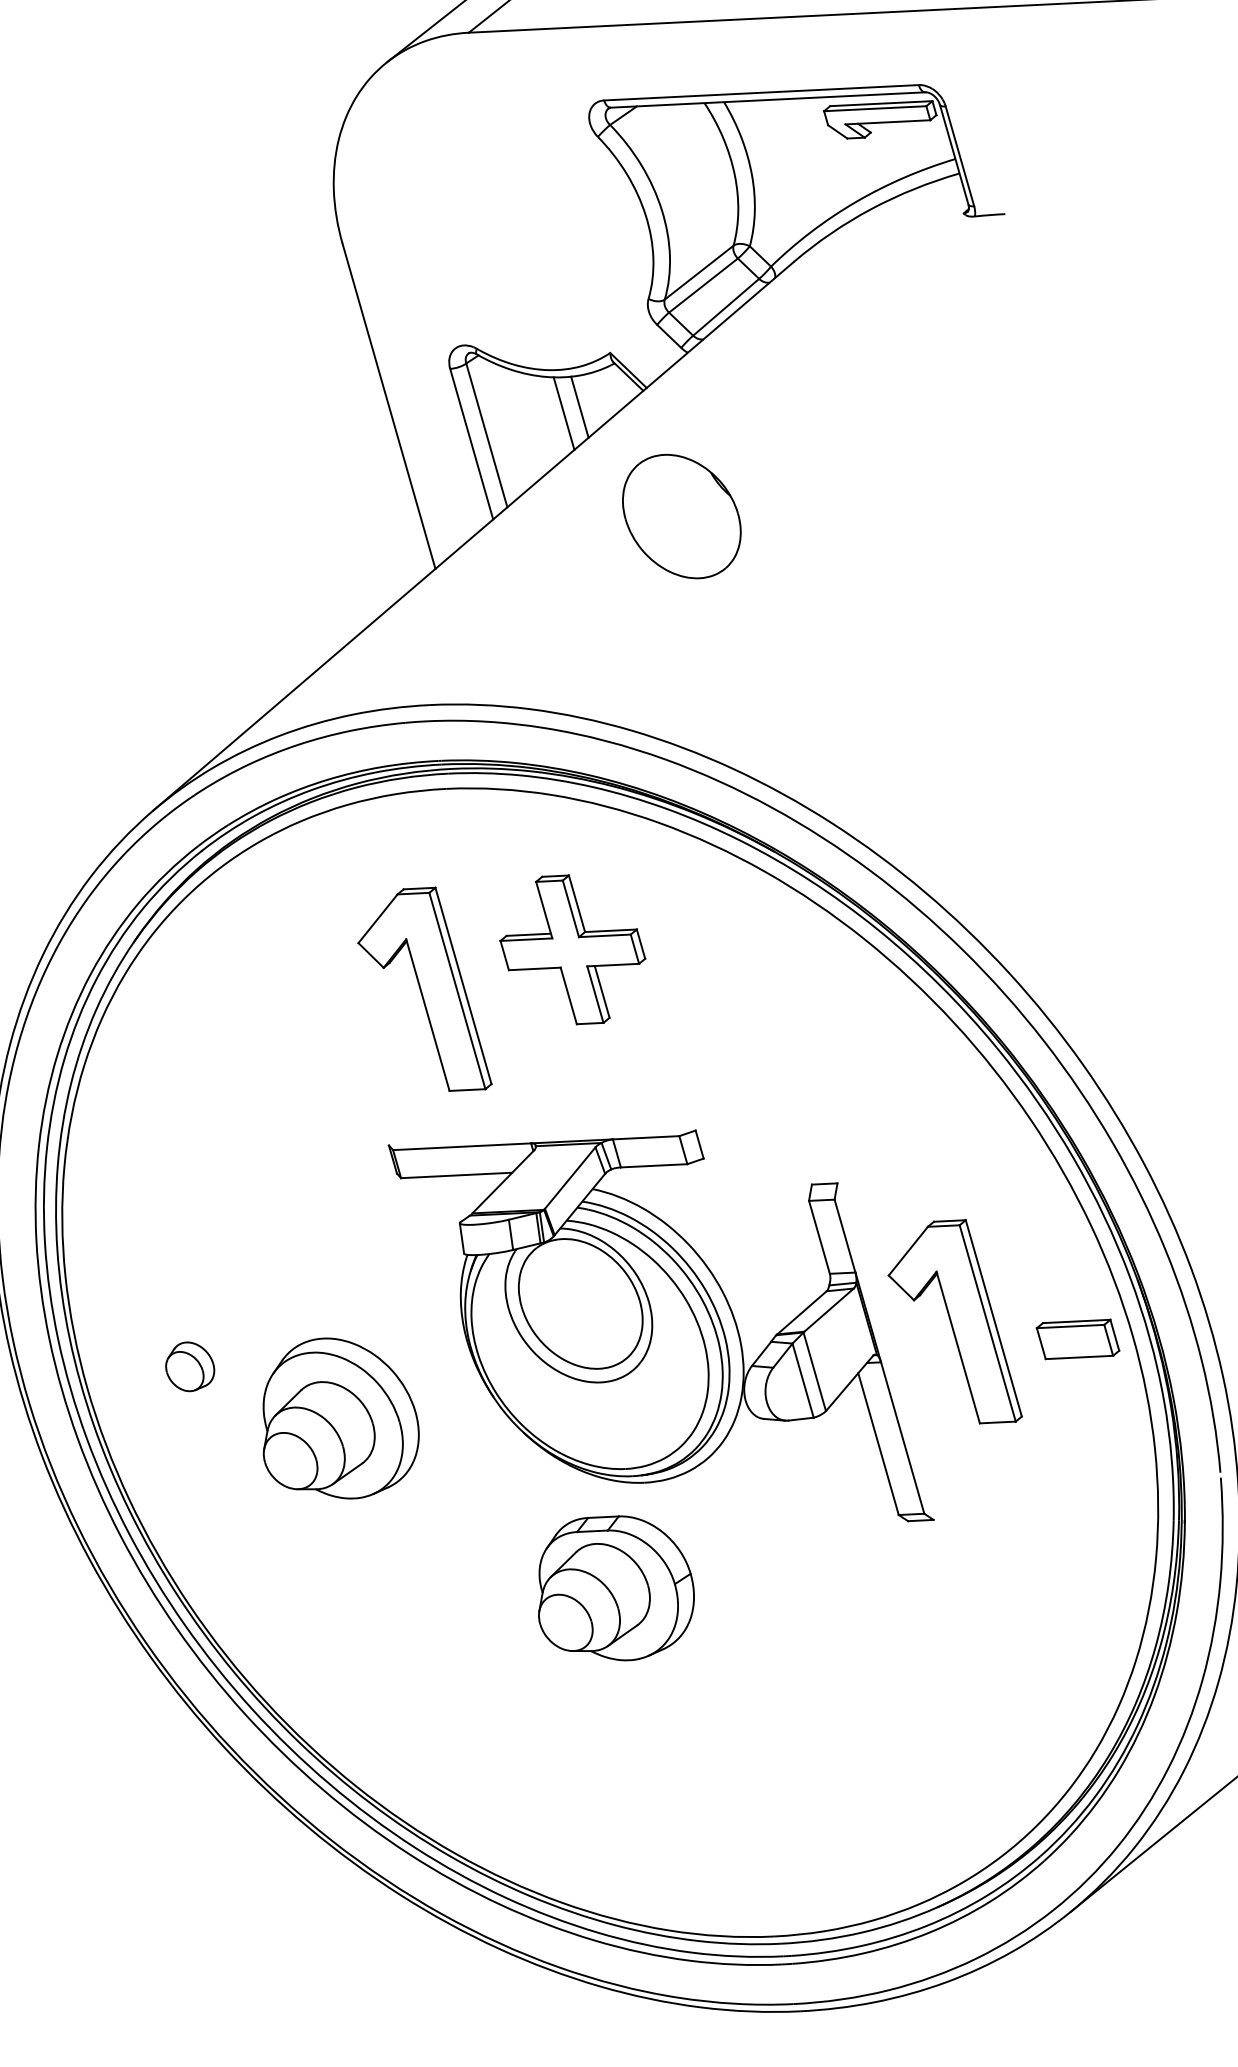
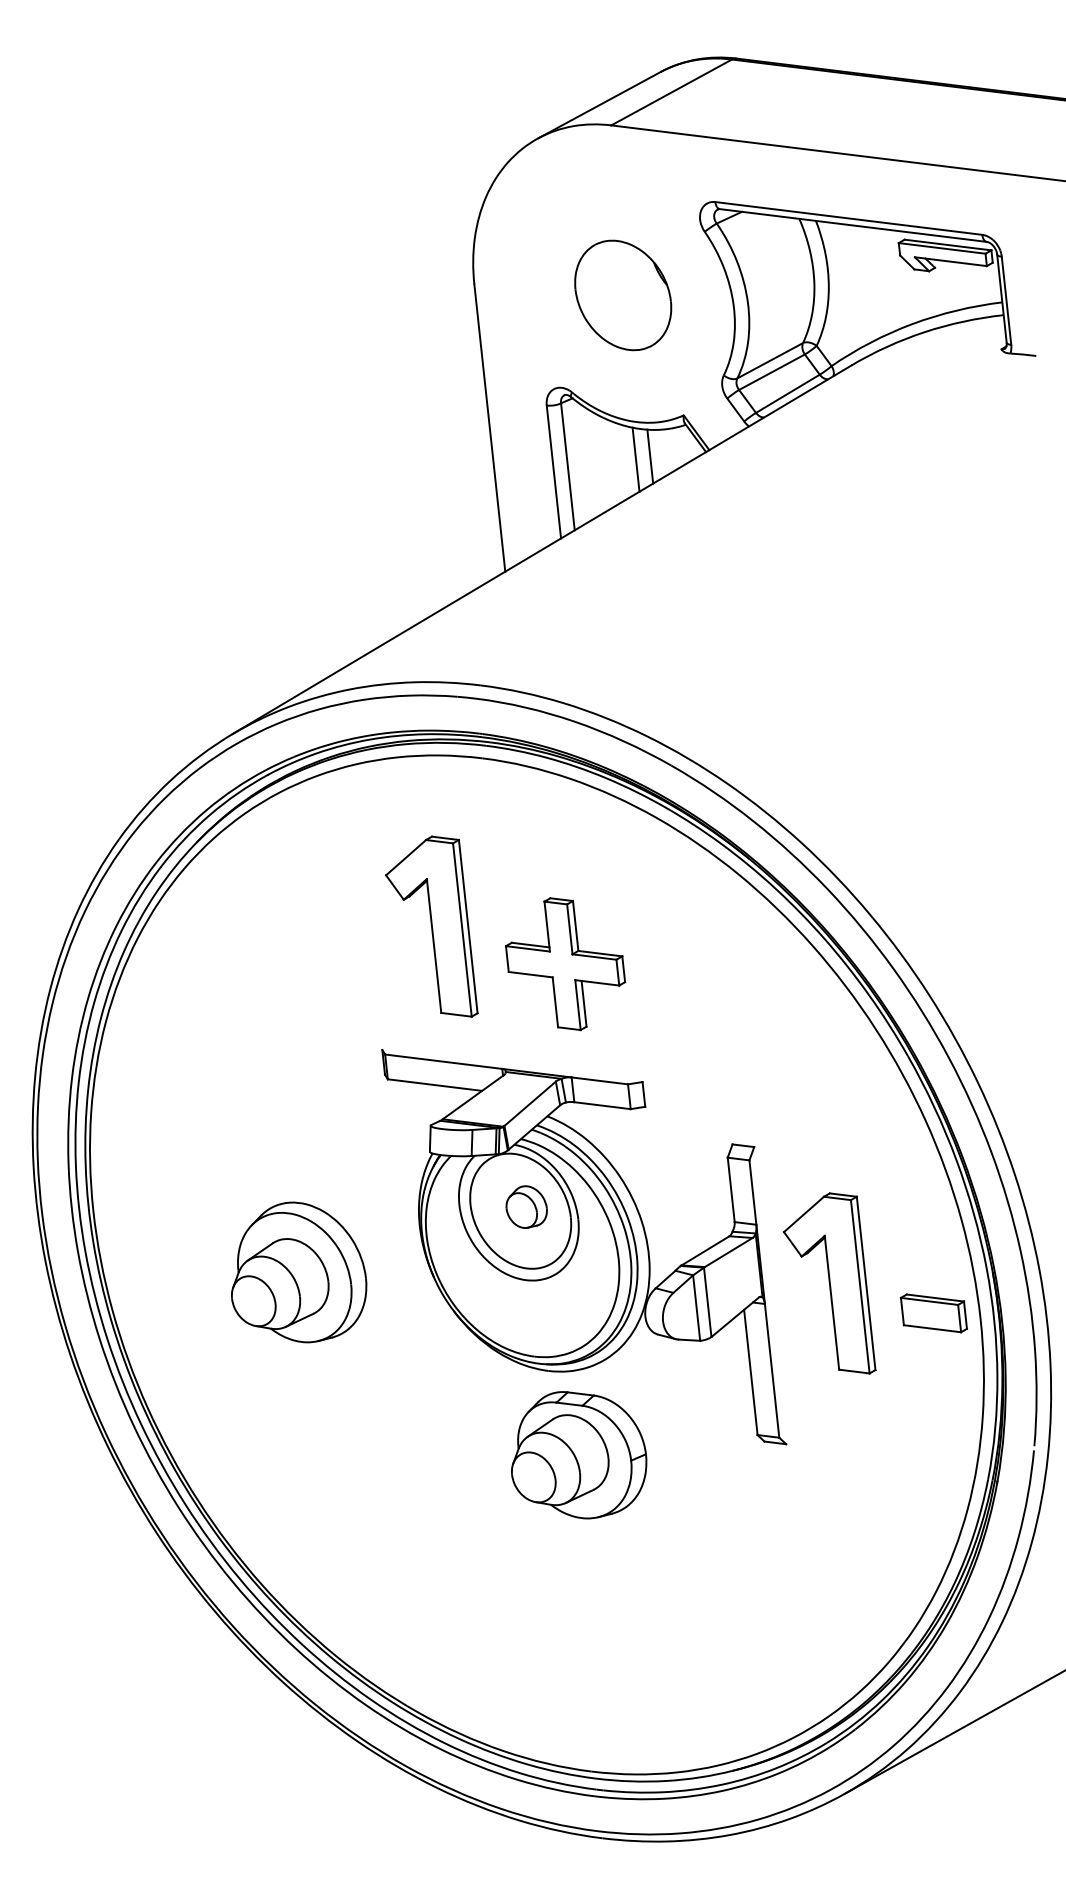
part: (682, 516) -> (623, 295), moved
part: (572, 950) -> (565, 964), moved
part: (189, 1365) -> (526, 1206), moved
part: (614, 1588) -> (579, 1455), moved

